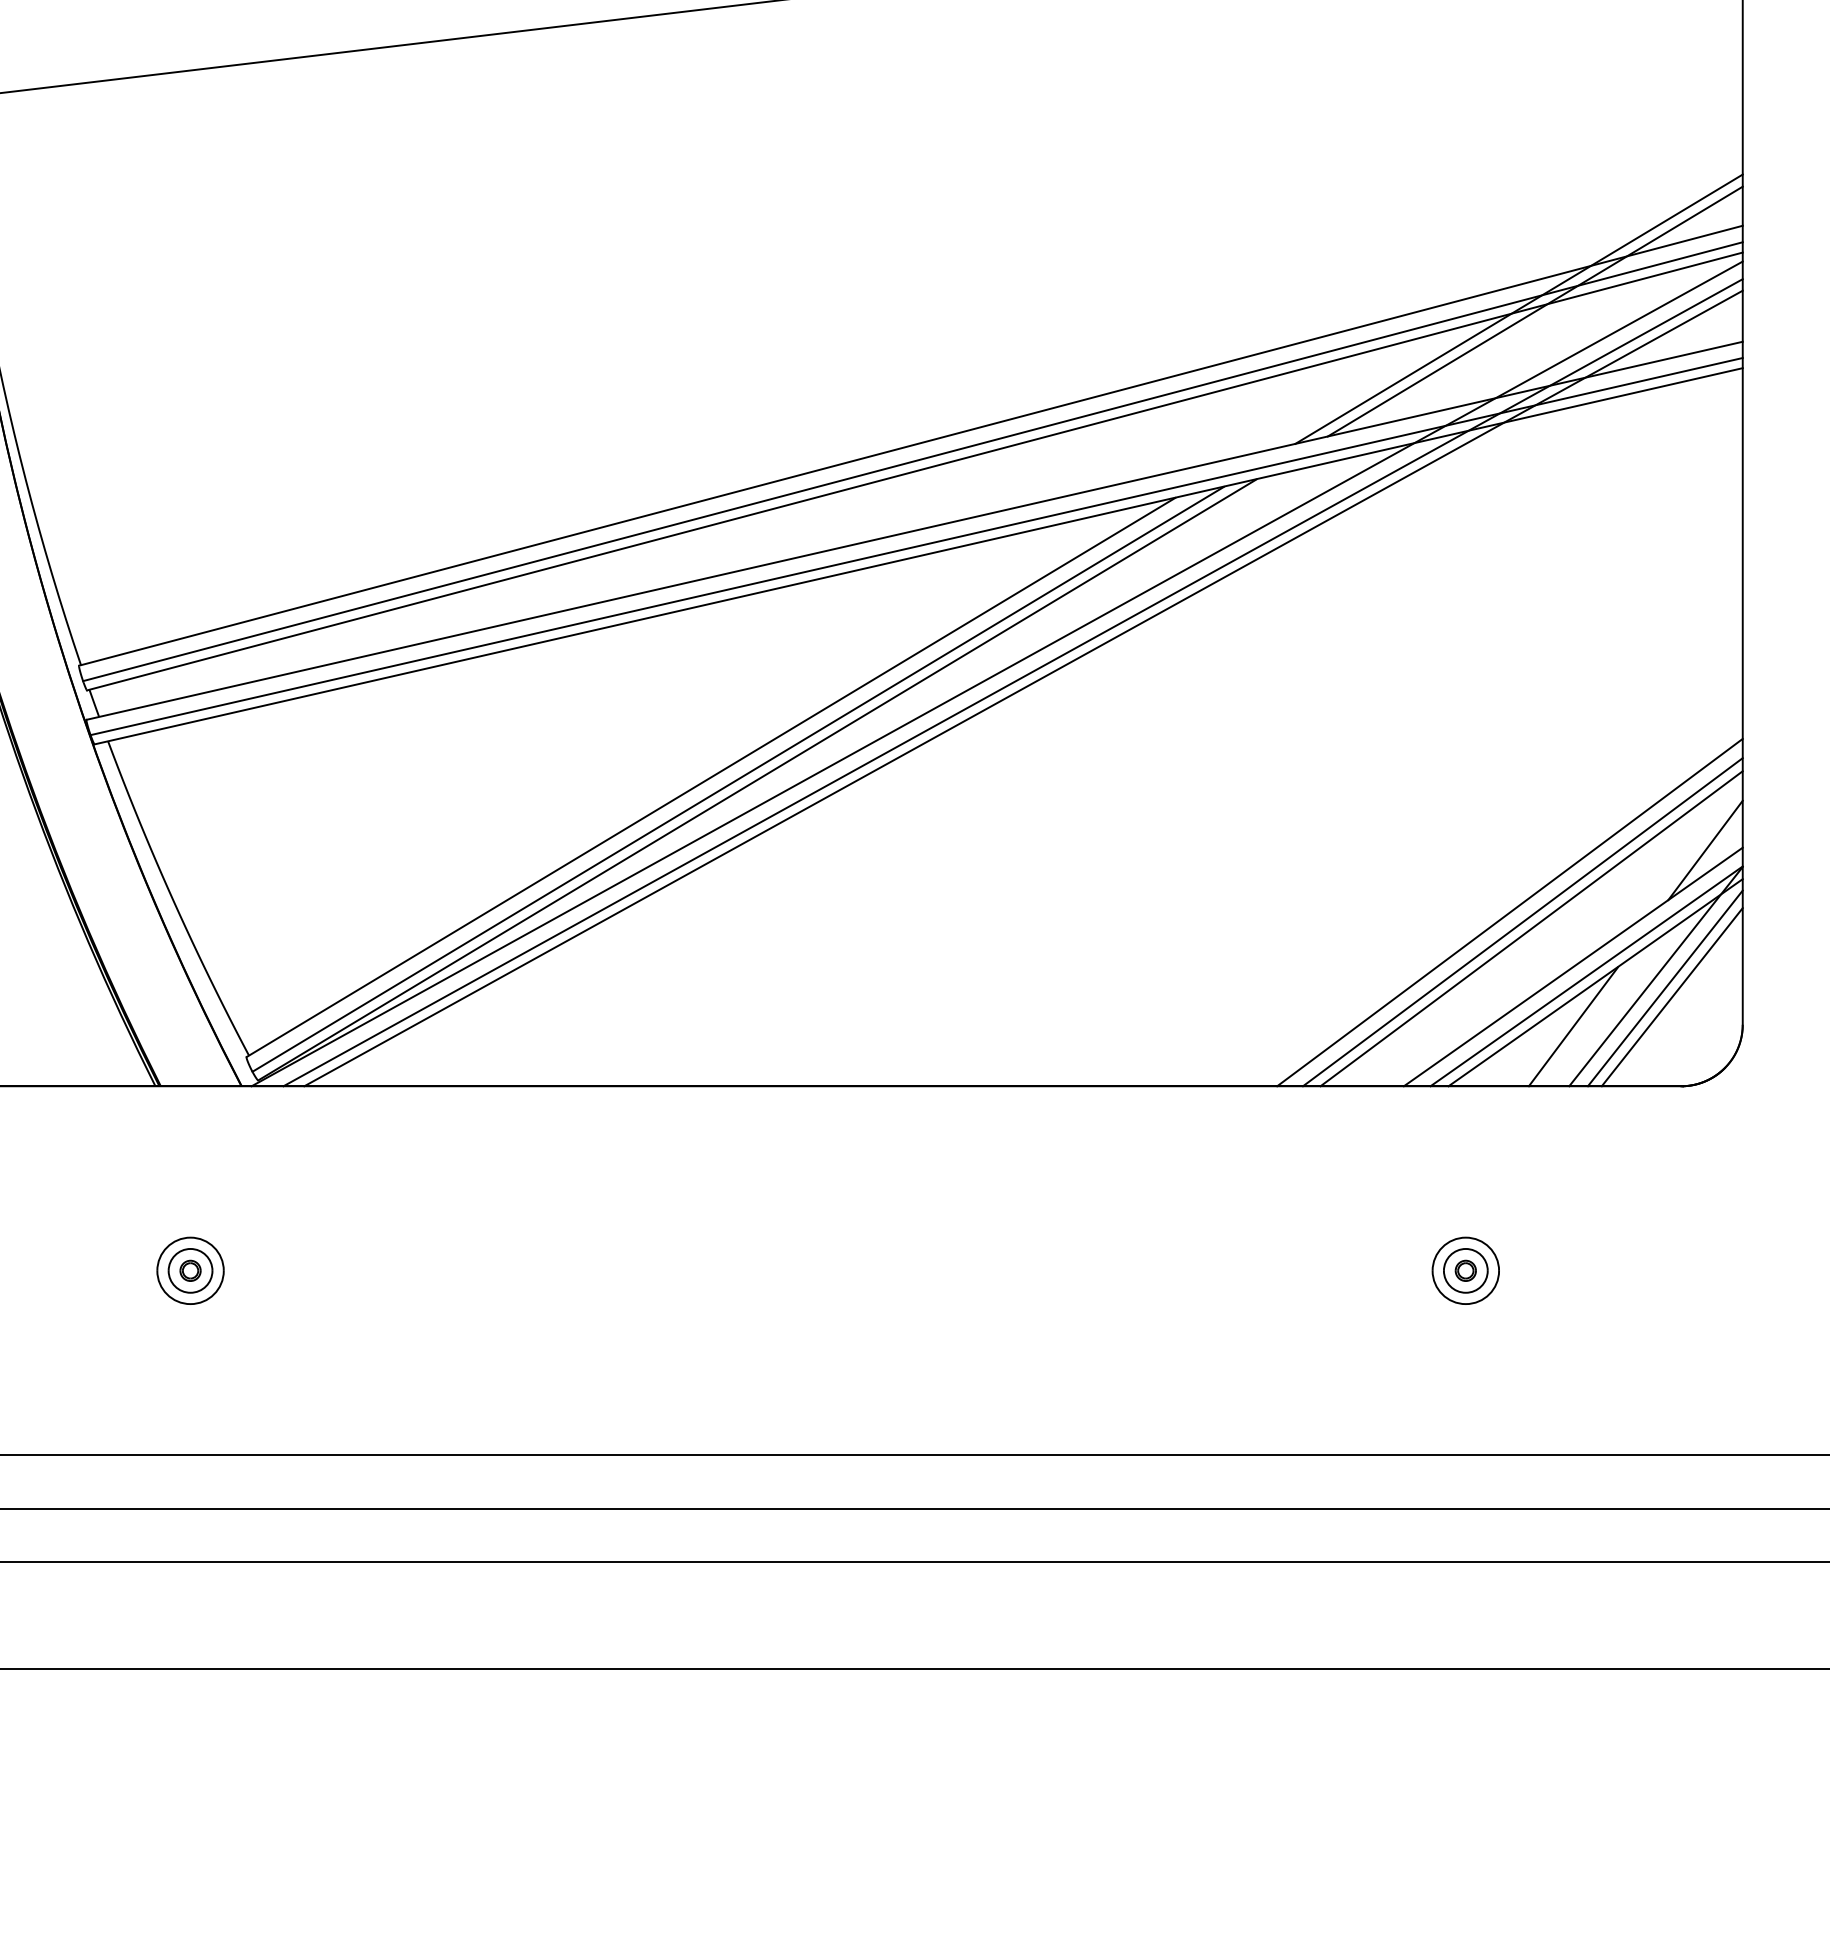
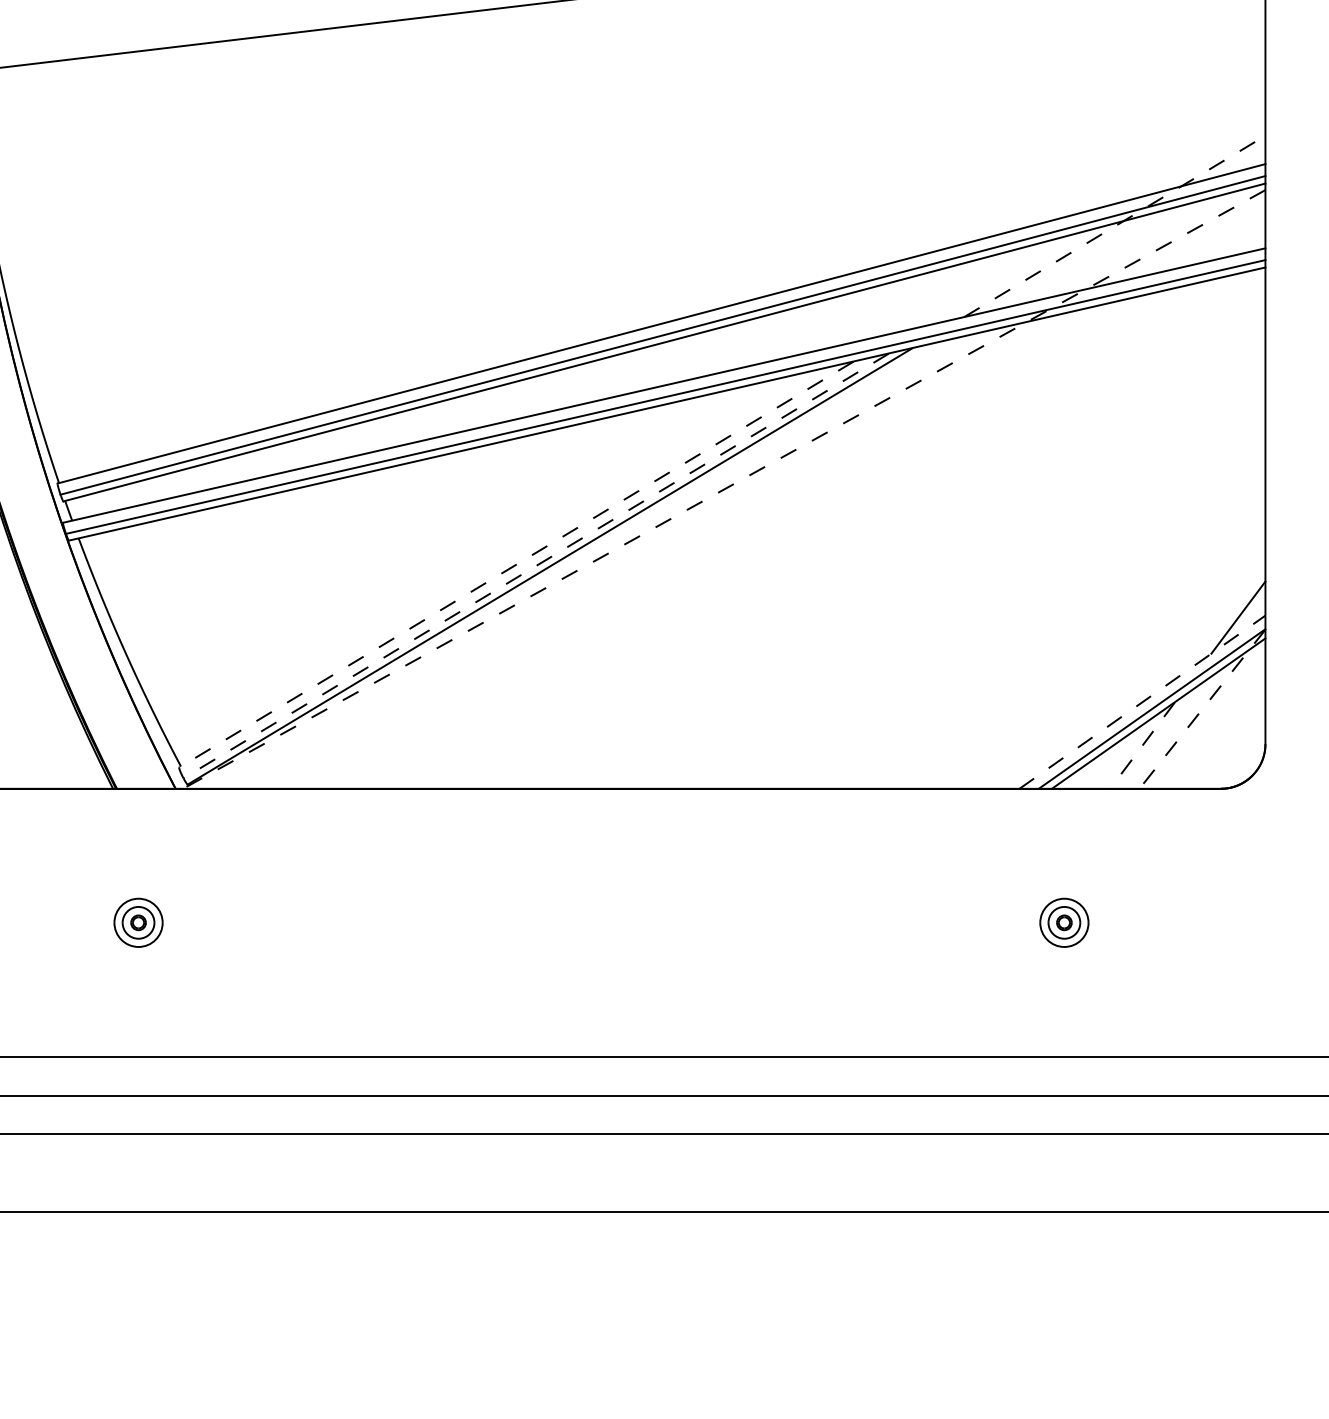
line: (1518, 308) -> (1102, 224), removed
line: (1535, 311) -> (1114, 226), solid -> dashed
line: (997, 673) -> (724, 489), solid -> dashed
line: (1012, 682) -> (735, 495), removed
line: (1023, 688) -> (743, 500), removed
line: (711, 777) -> (516, 564), solid -> dashed
line: (738, 779) -> (536, 566), solid -> dashed
line: (1509, 912) -> (1096, 662), removed
line: (1522, 922) -> (1105, 669), removed
line: (1531, 928) -> (1112, 674), removed
line: (1573, 966) -> (1142, 701), solid -> dashed
line: (1656, 976) -> (1202, 709), solid -> dashed
line: (1664, 988) -> (1208, 717), removed
line: (1671, 997) -> (1213, 724), removed
line: (1573, 1027) -> (1142, 746), solid -> dashed

